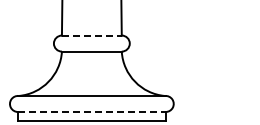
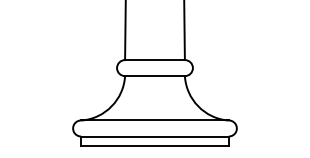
line: (91, 35) -> (154, 60), dashed -> solid
line: (91, 111) -> (154, 136), dashed -> solid

